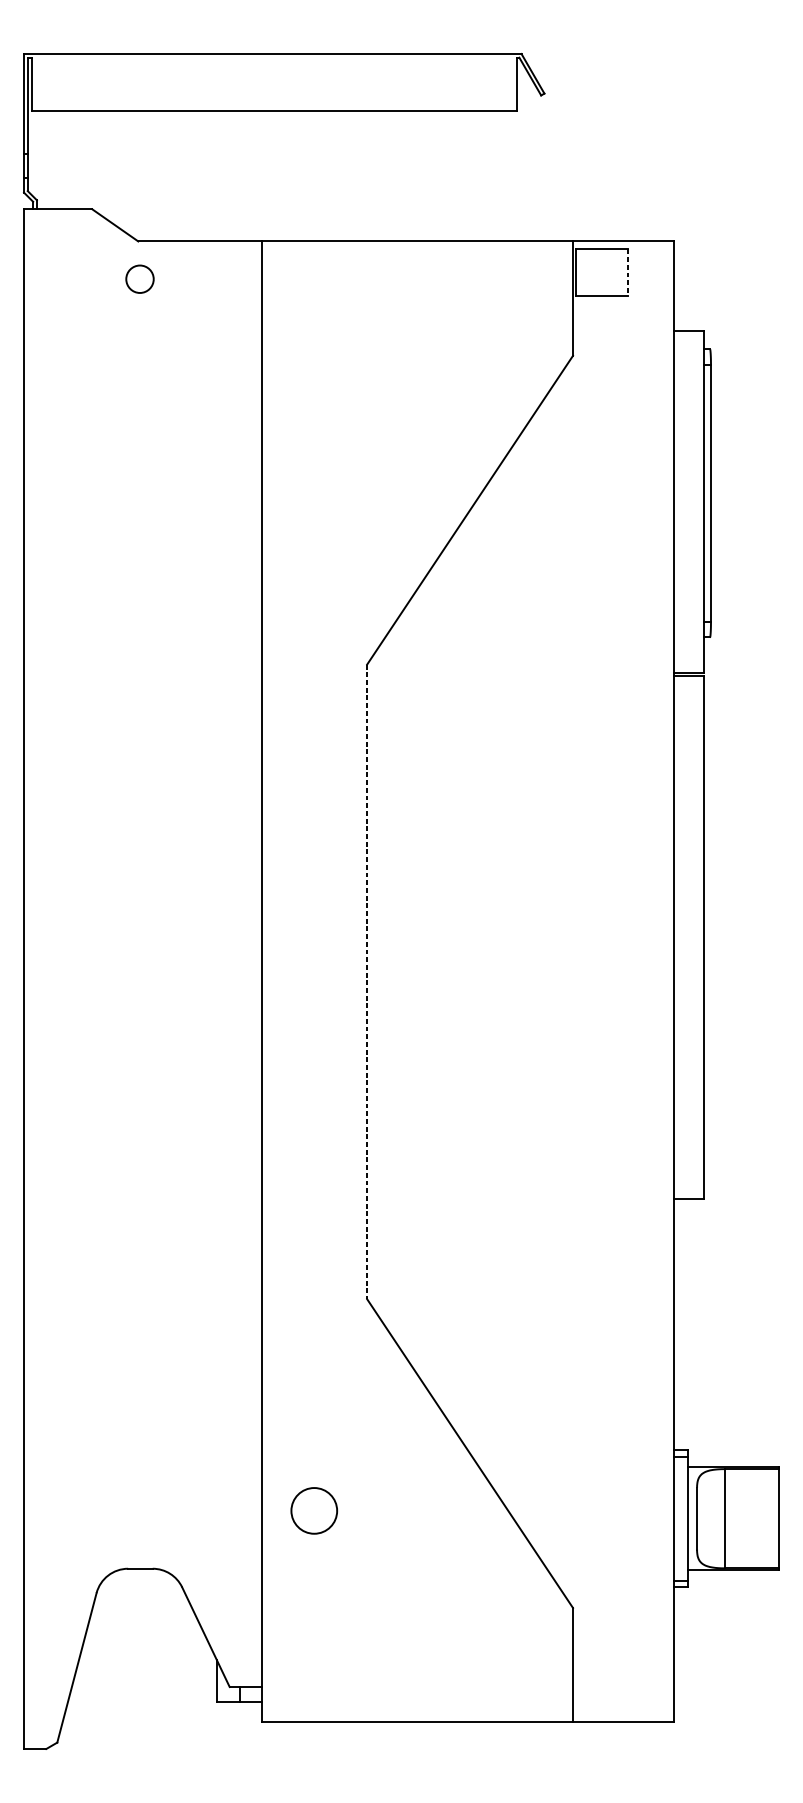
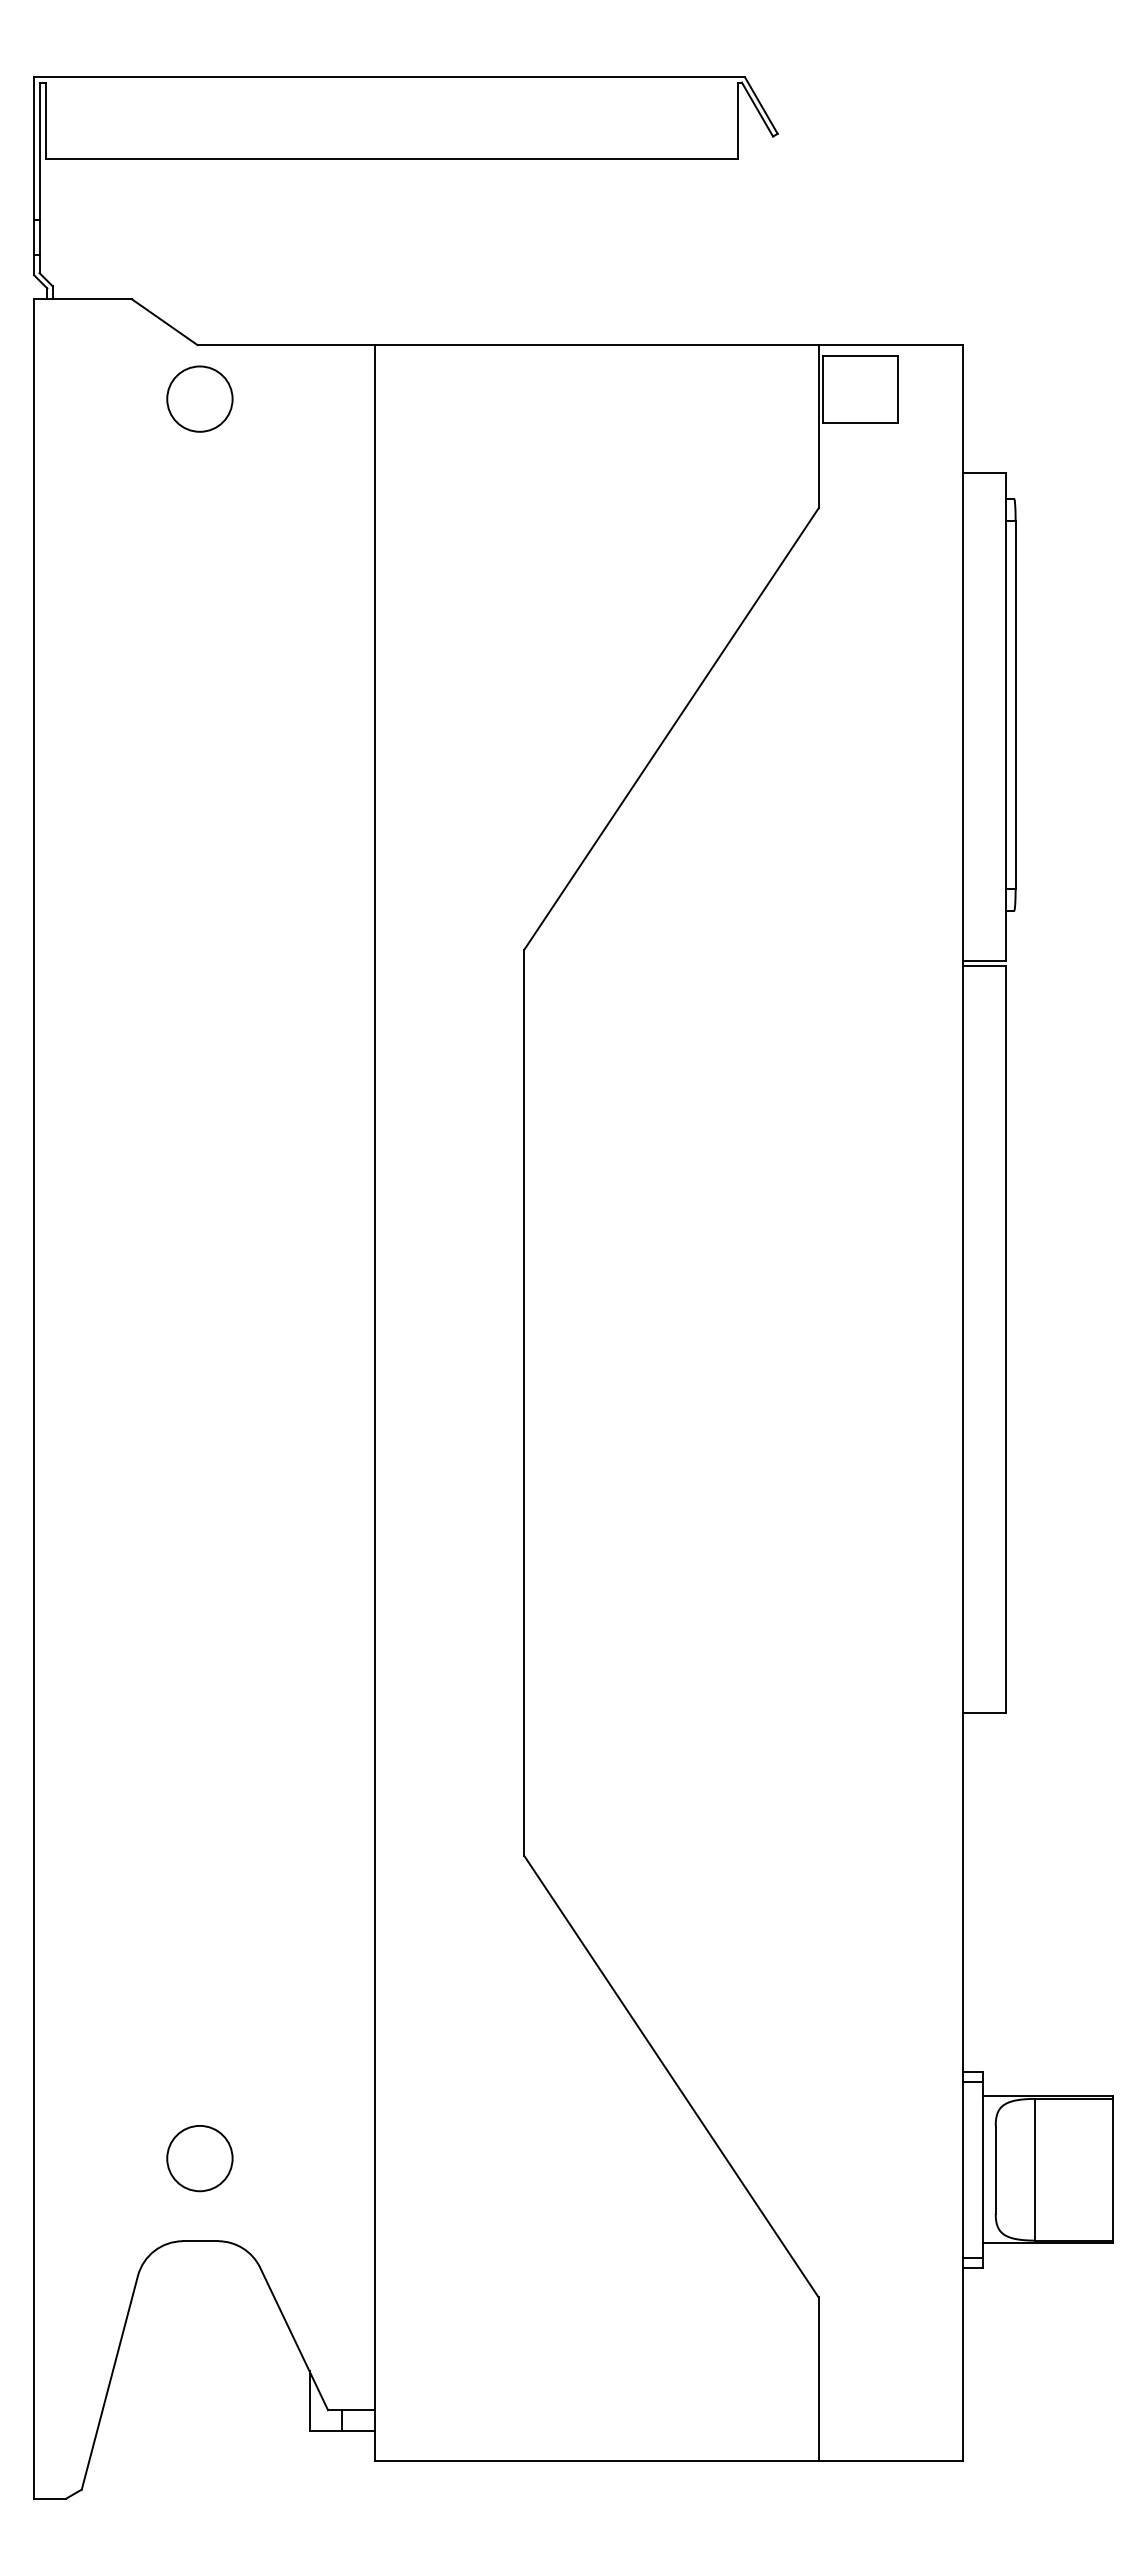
line: (628, 273) -> (897, 390), dashed -> solid
circle: (139, 278) -> (199, 398), size x1.67
line: (367, 982) -> (524, 1403), dashed -> solid
circle: (314, 1510) -> (199, 2158), moved

